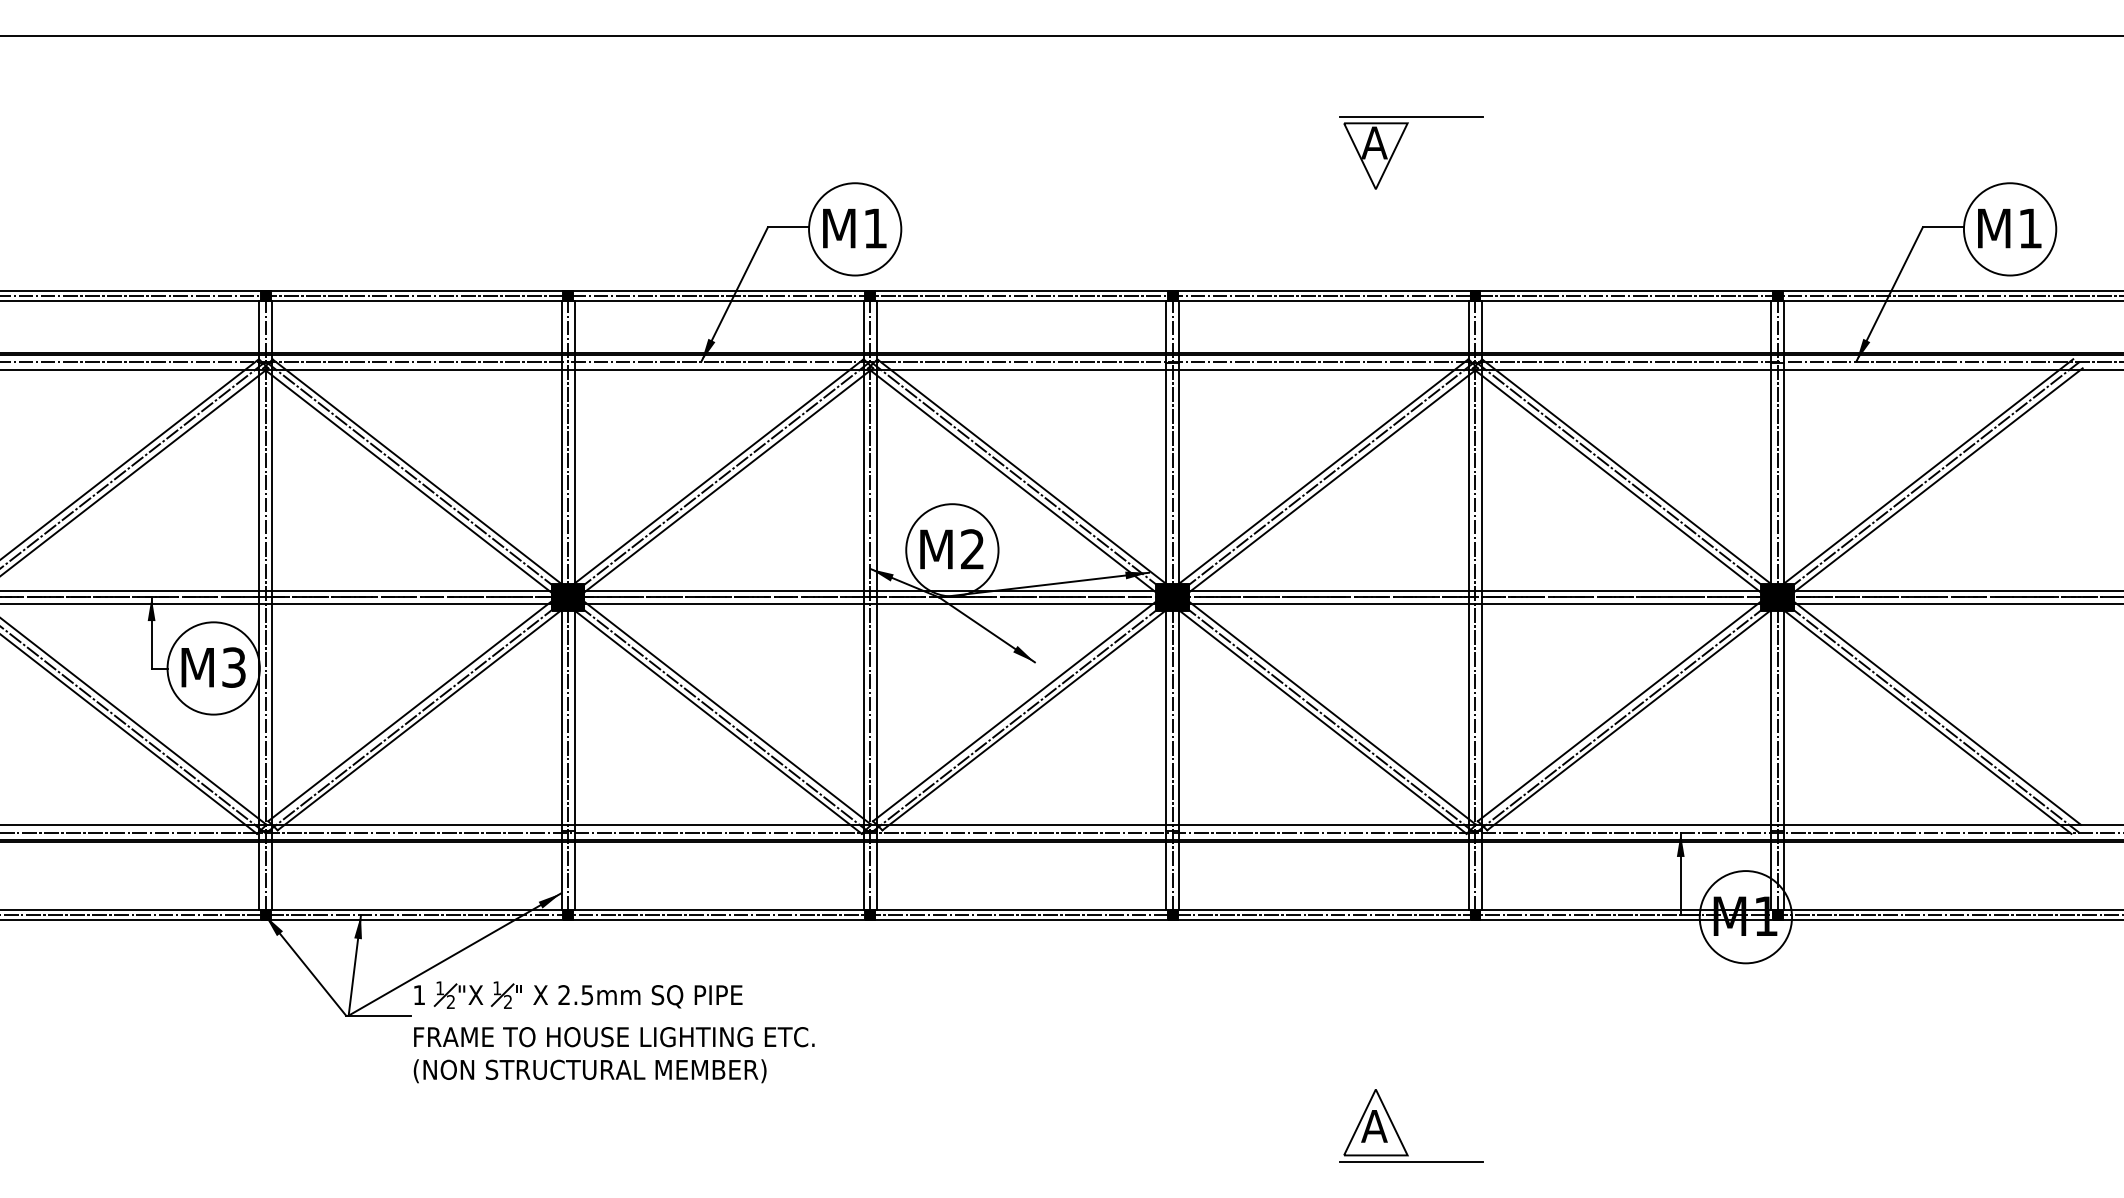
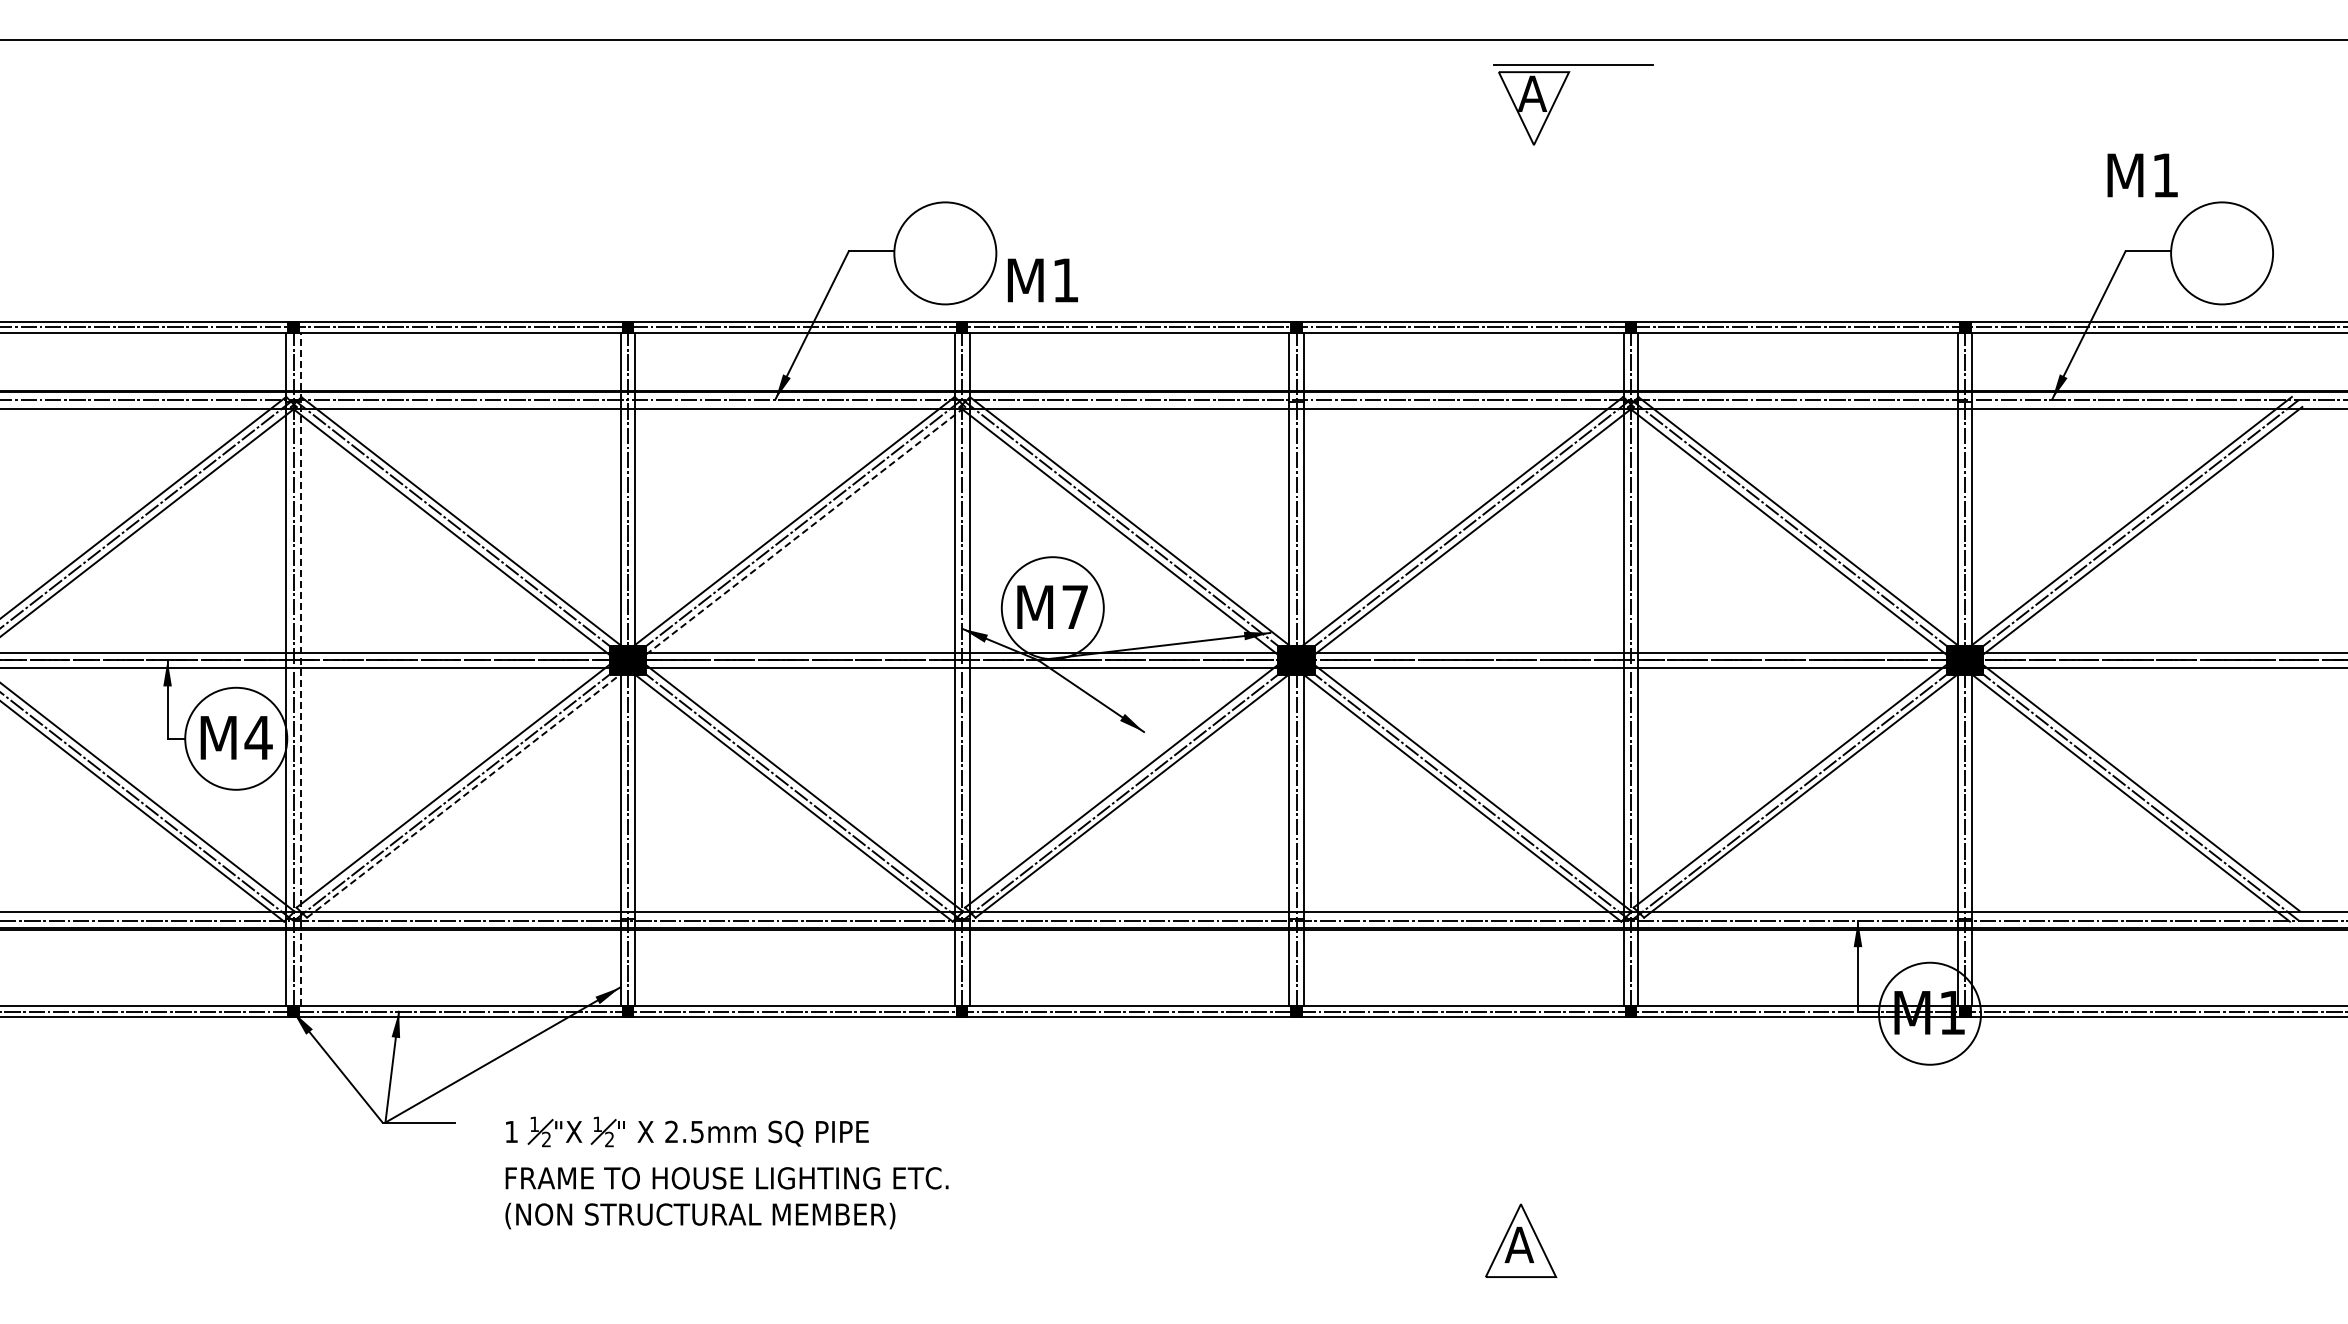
part: (1398, 145) -> (1558, 96), moved
text: (854, 228) -> (1042, 280), moved
text: (2009, 228) -> (2142, 175), moved
text: (971, 548) -> (1074, 606), M2 -> M7
line: (575, 599) -> (636, 662), solid -> dashed
line: (271, 605) -> (300, 669), solid -> dashed
text: (233, 667) -> (258, 737), M3 -> M4
part: (613, 1031) -> (726, 1172), moved
line: (1411, 1162) -> (1560, 1284), removed

